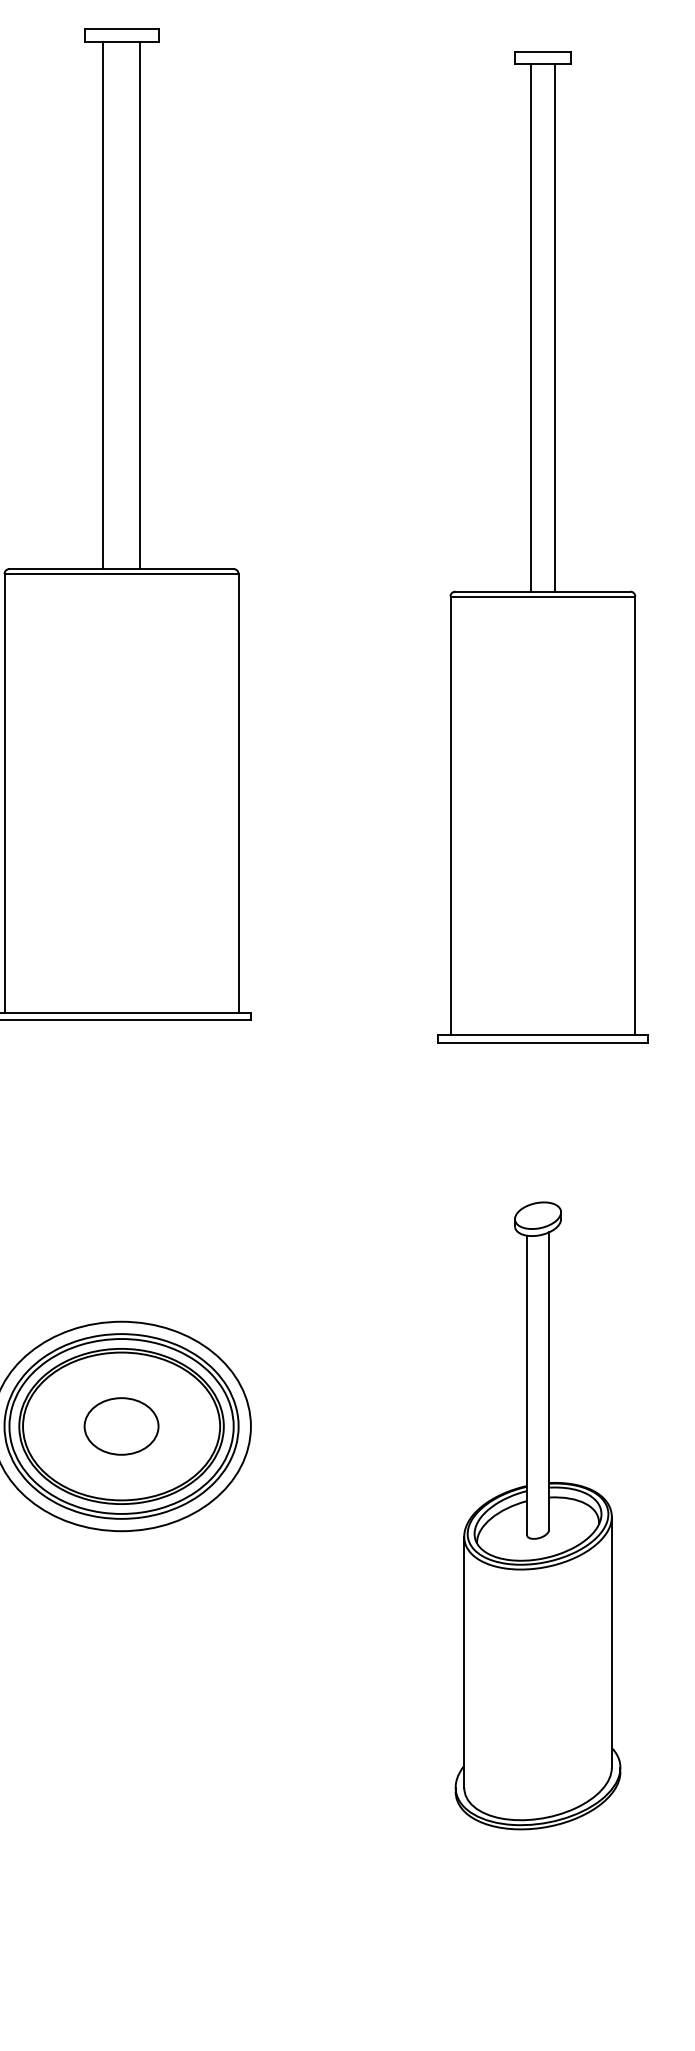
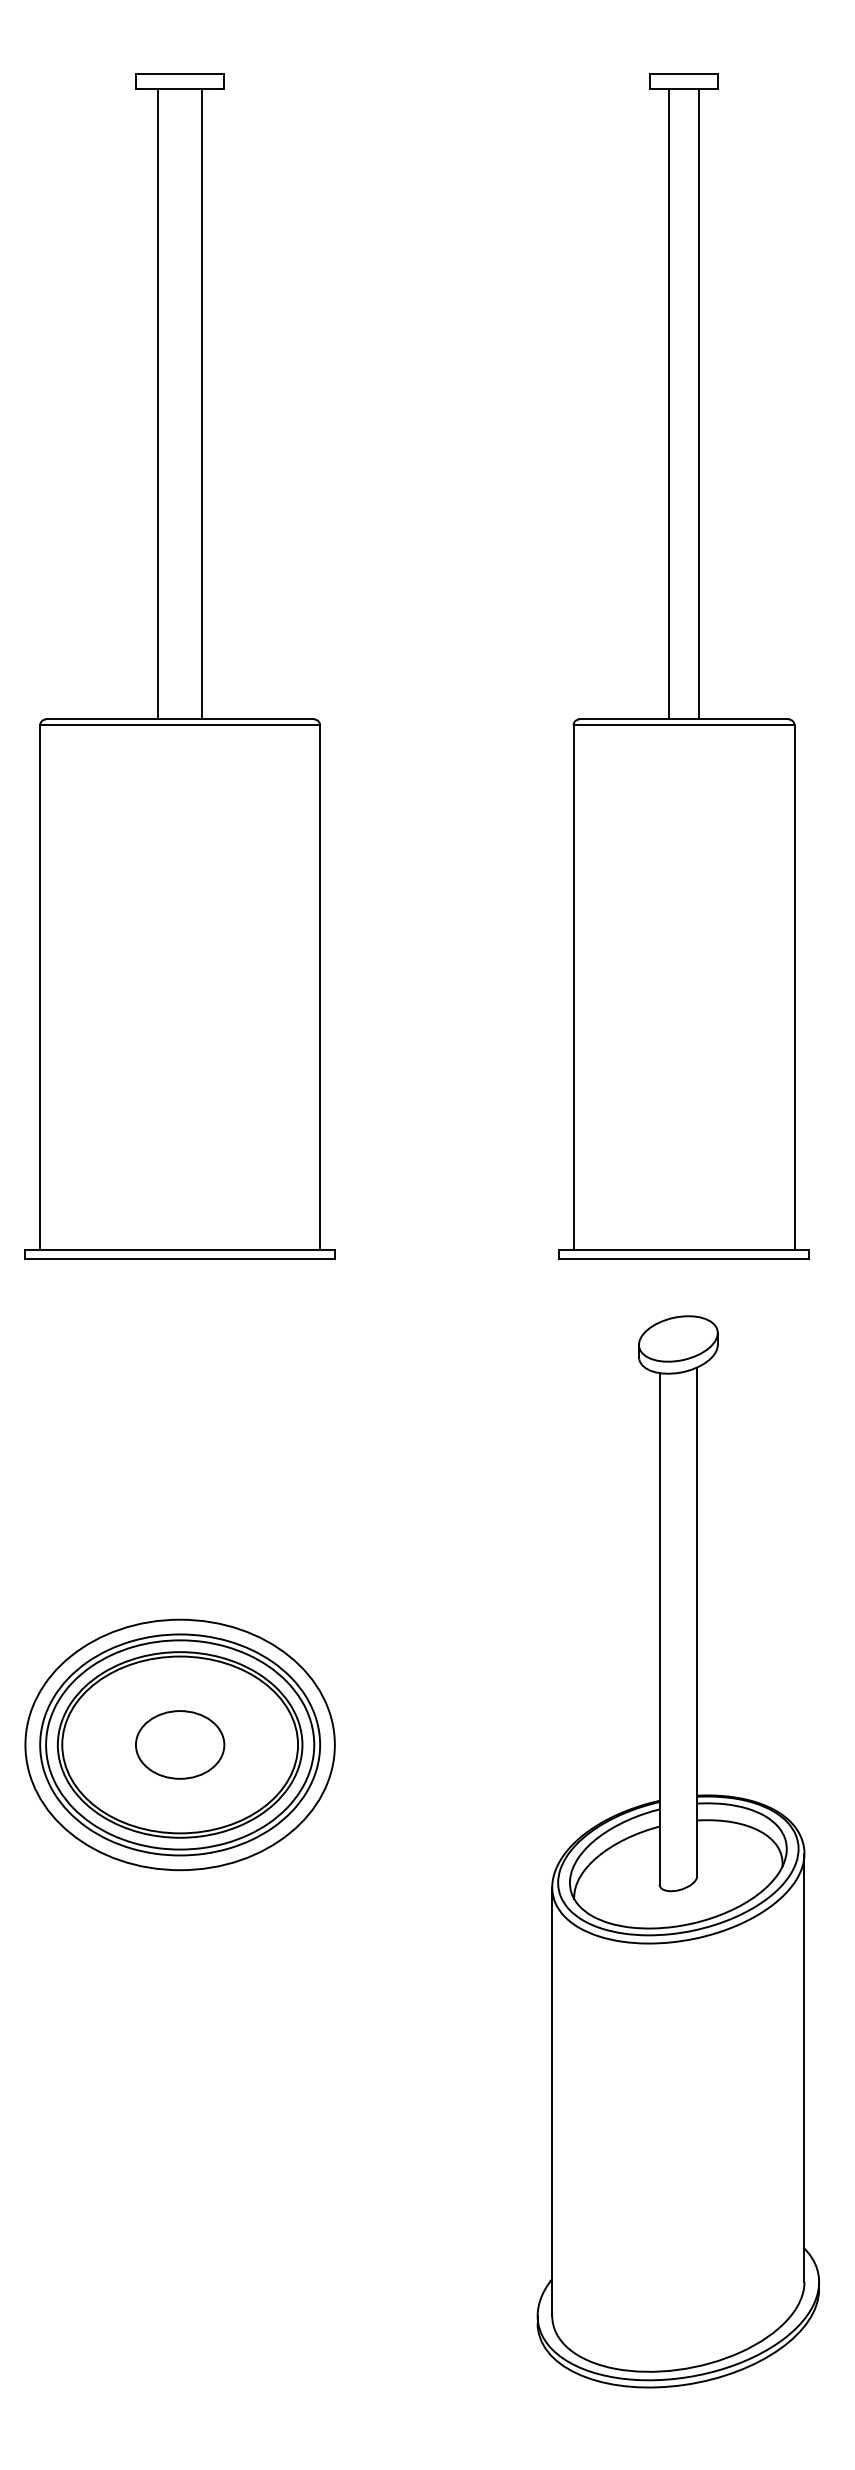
part: (542, 547) -> (683, 666), moved
part: (537, 1515) -> (677, 1851), size x1.43

